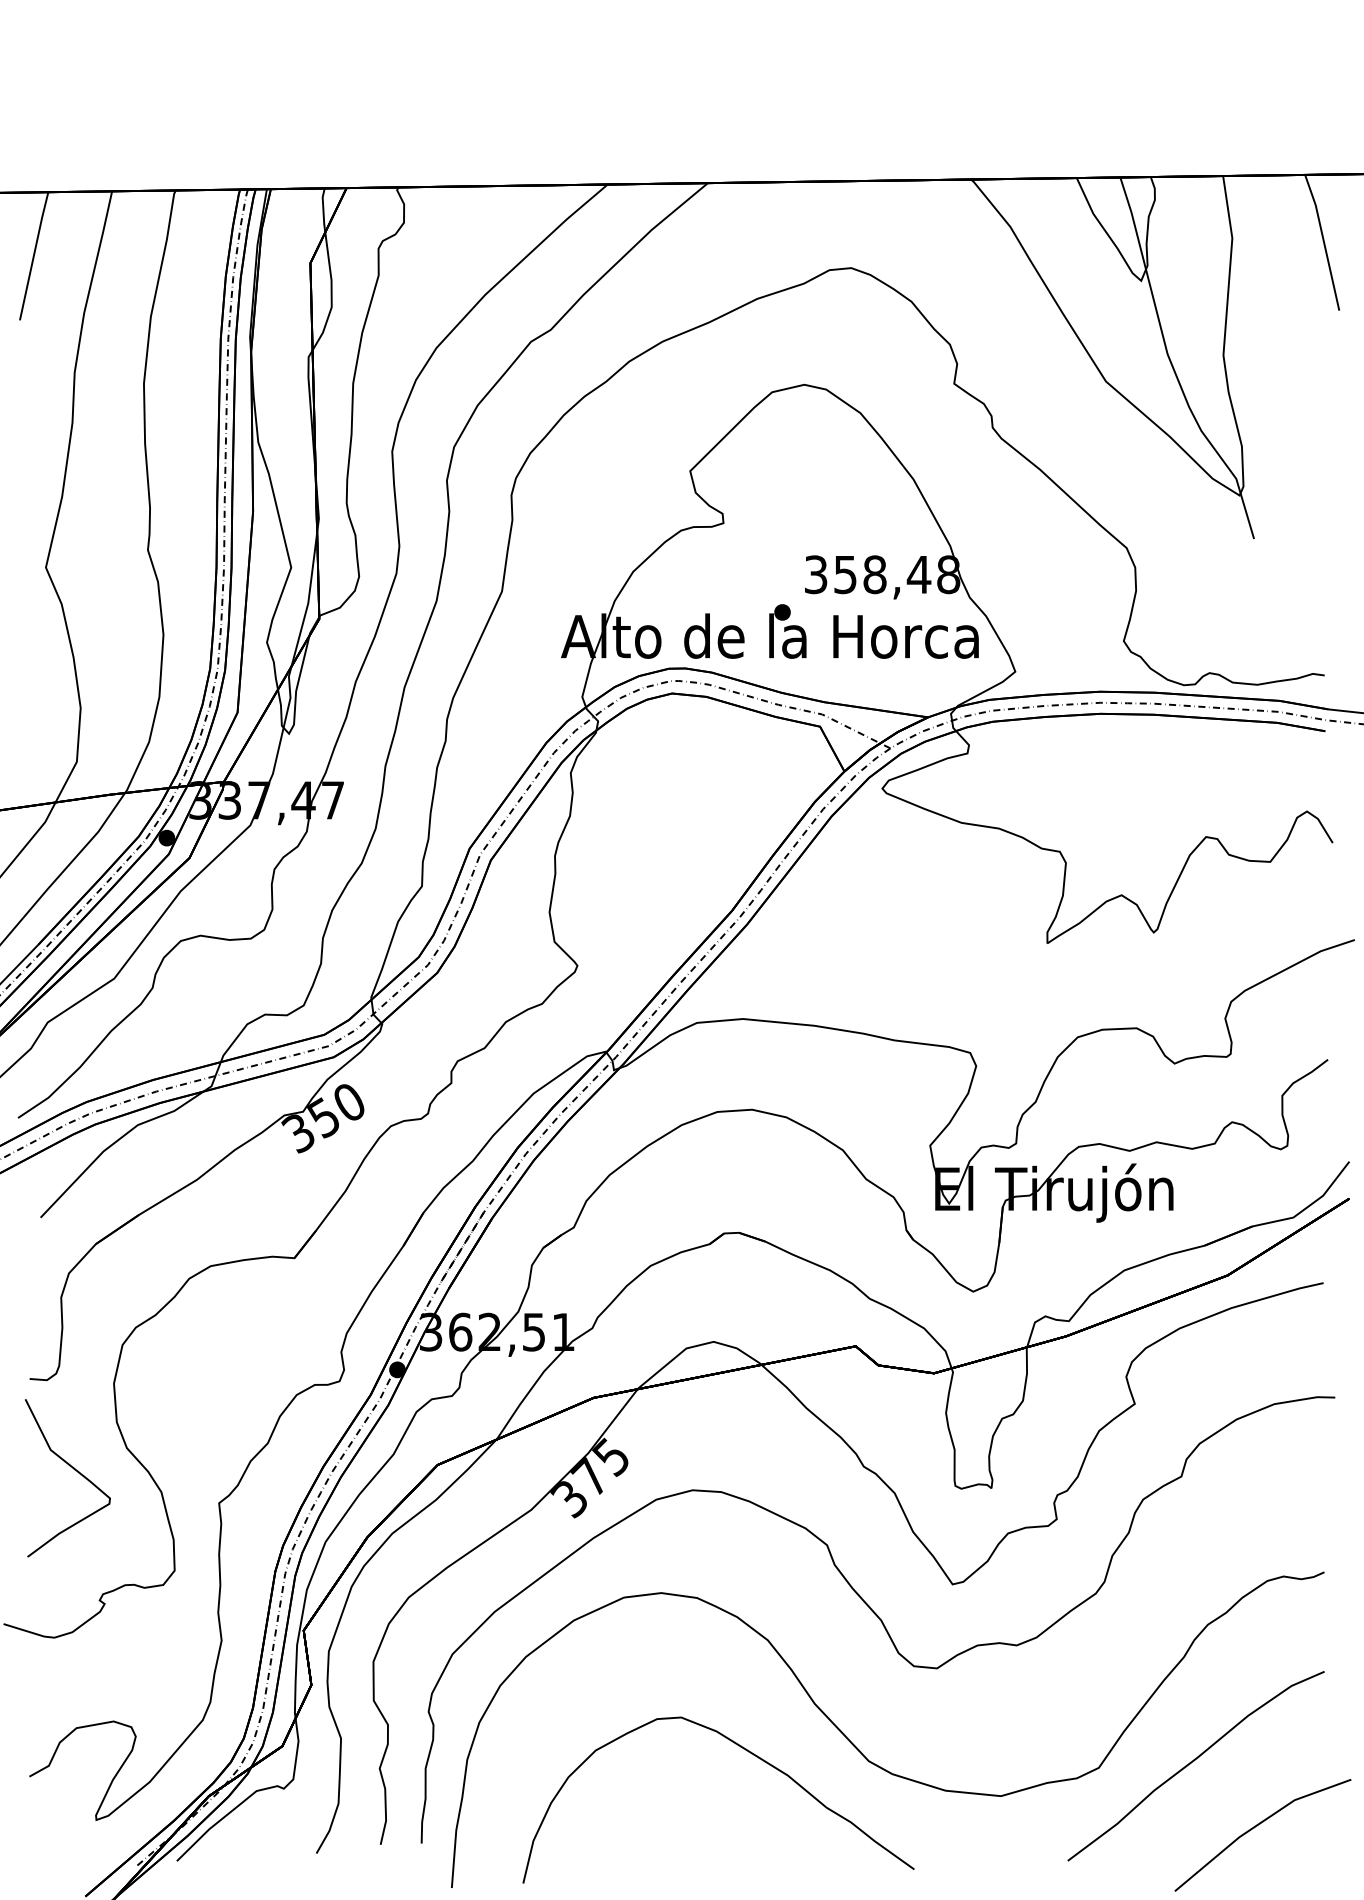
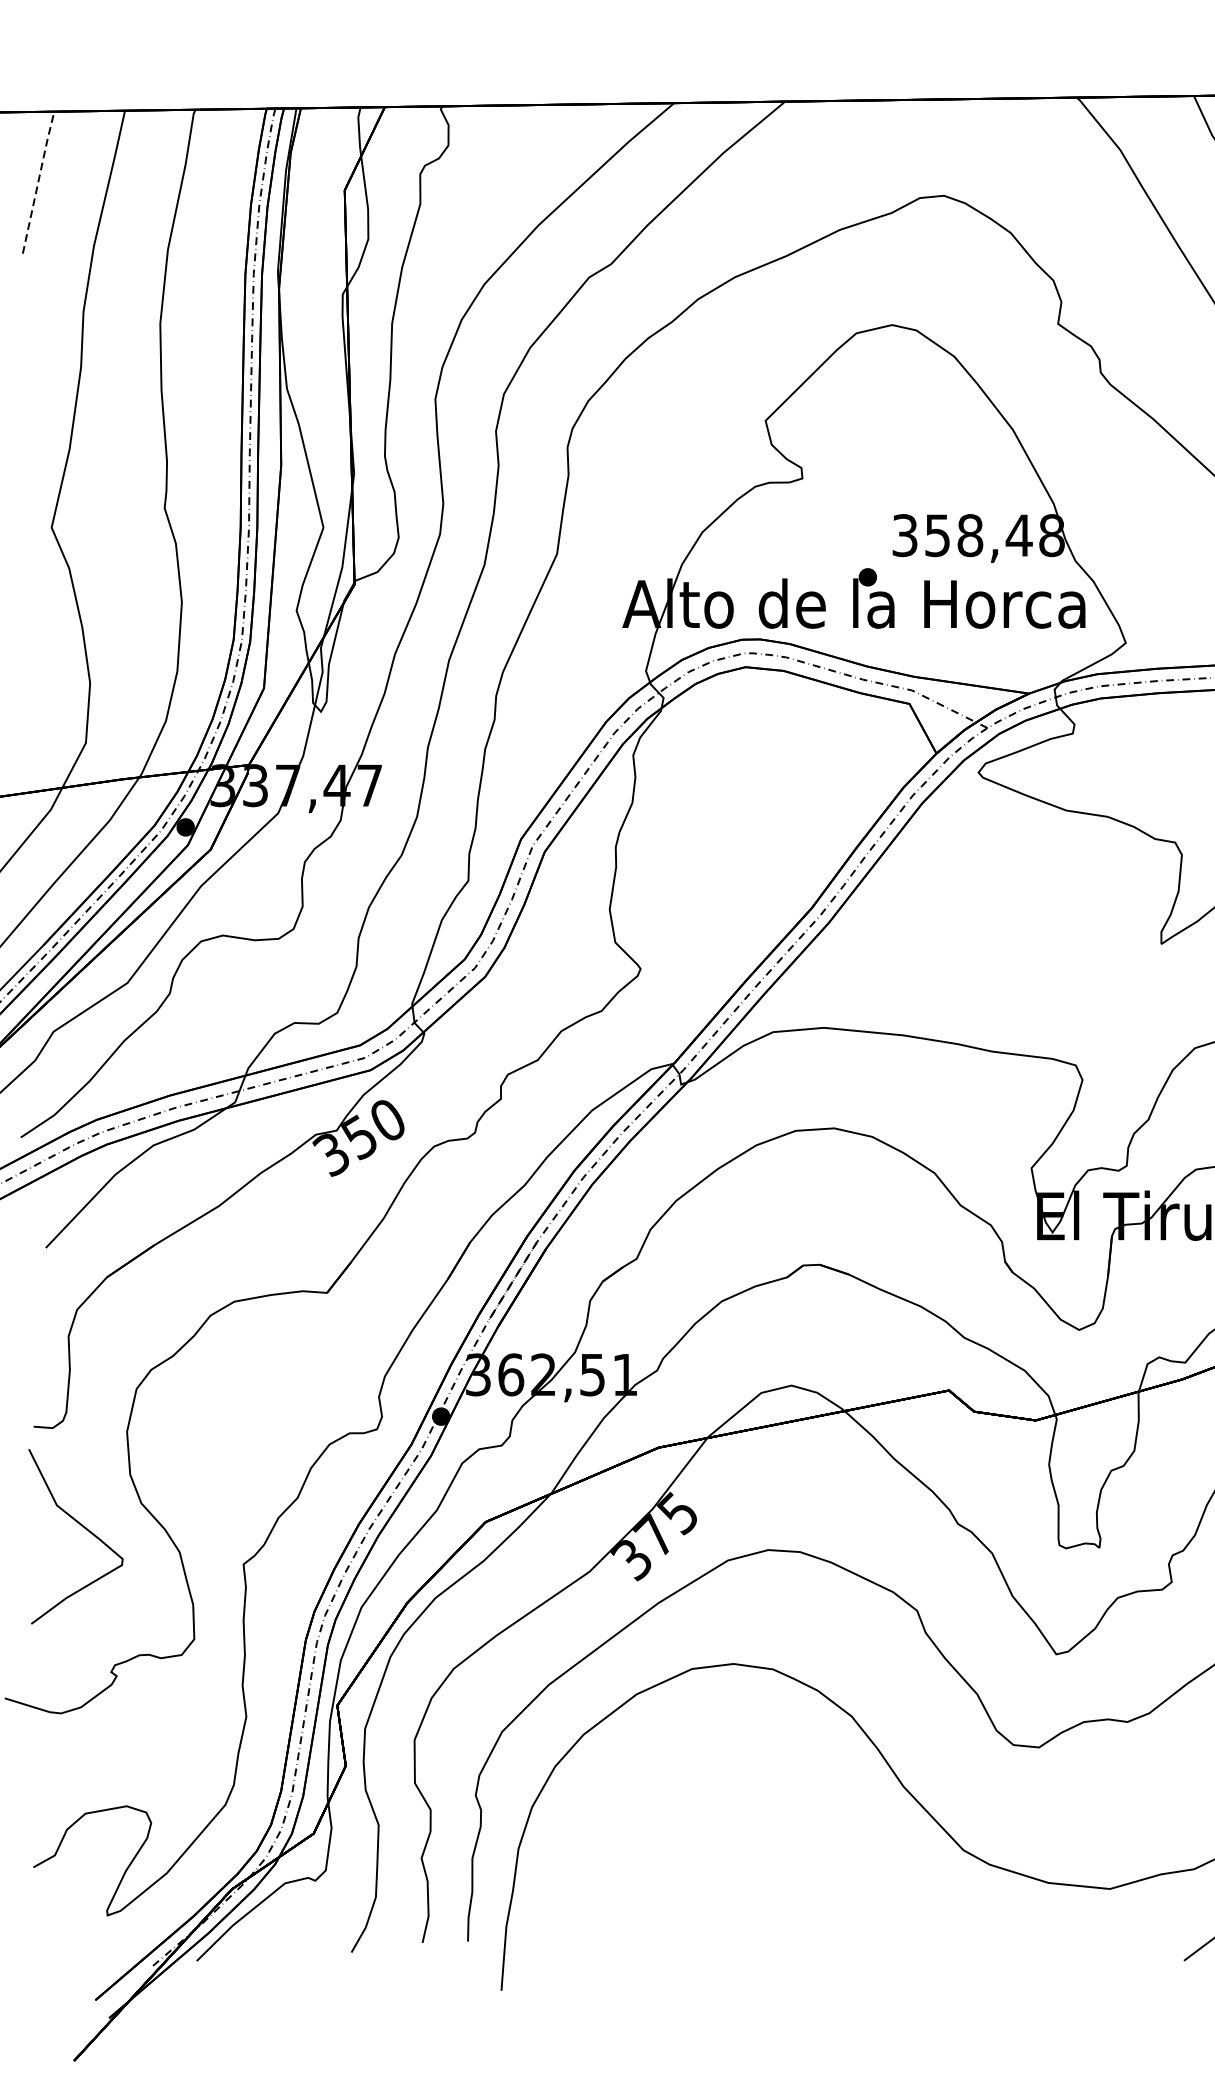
line: (34, 254) -> (38, 180), solid -> dashed
curve: (748, 1752) -> (830, 1840), removed

